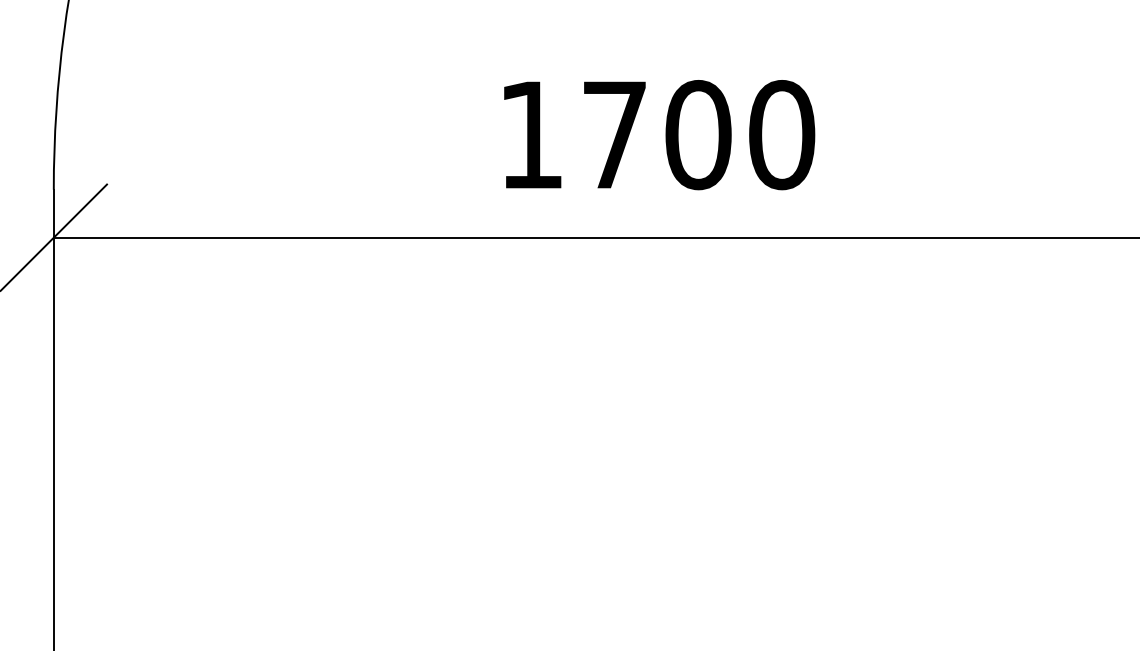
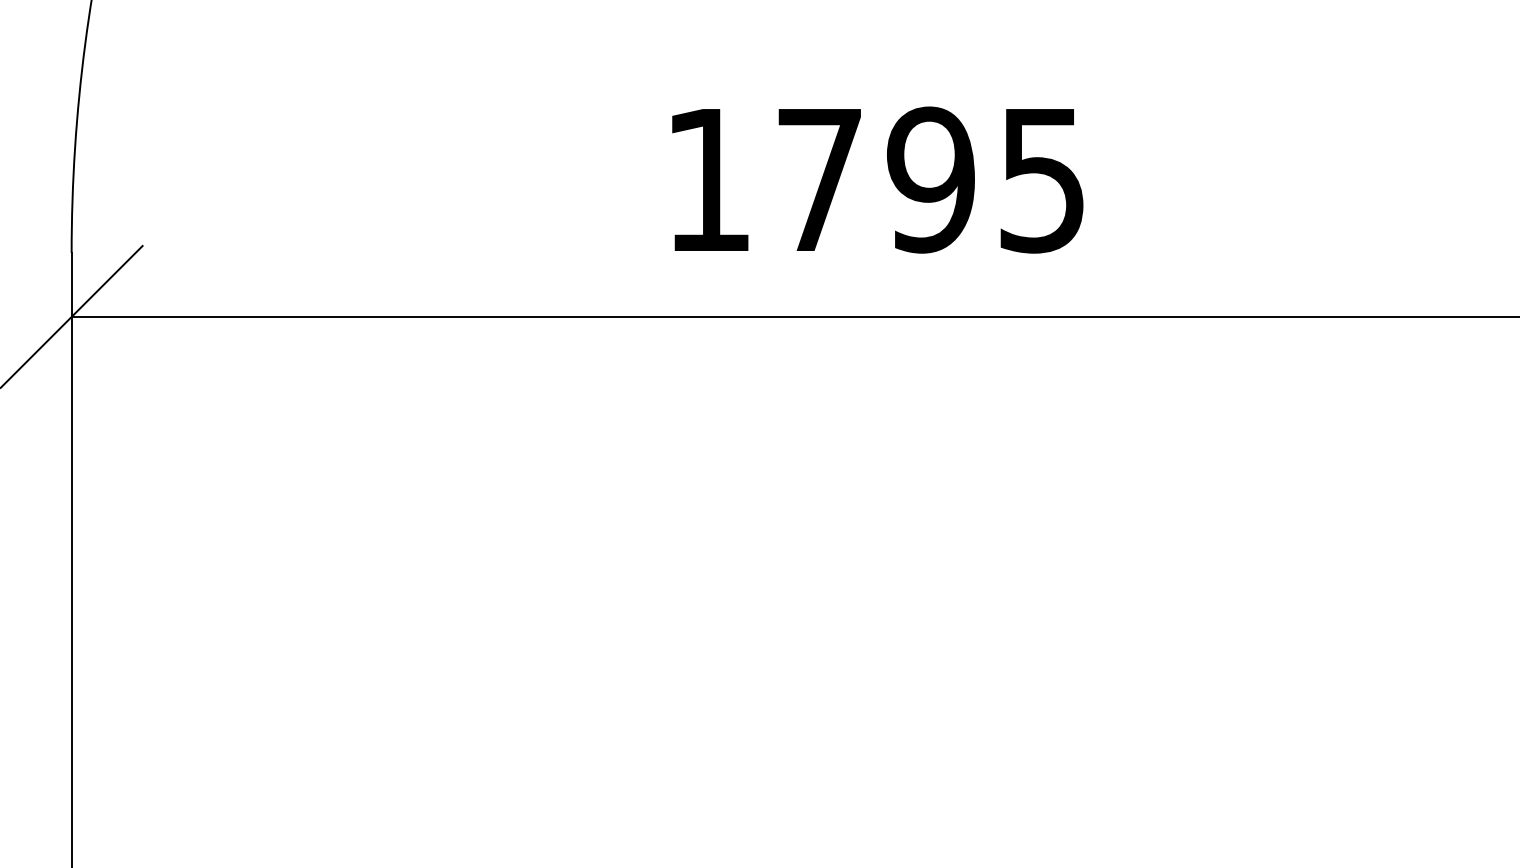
text: (739, 134) -> (986, 179), 1700 -> 1795

